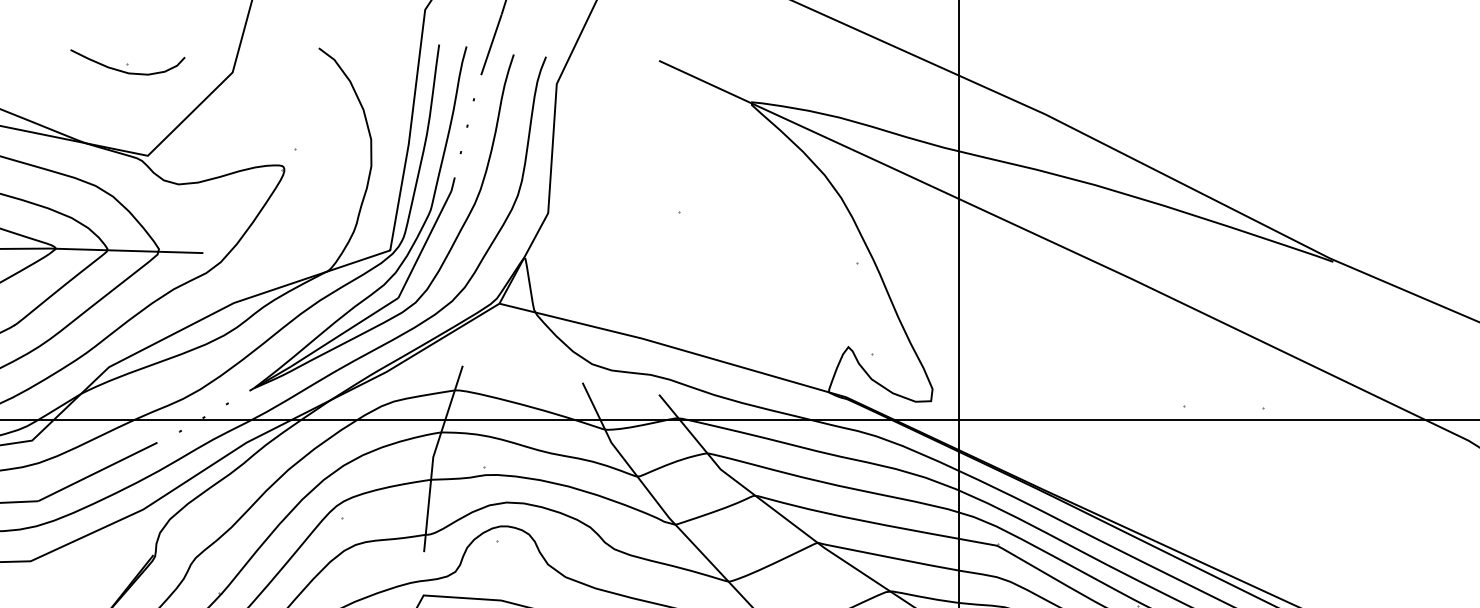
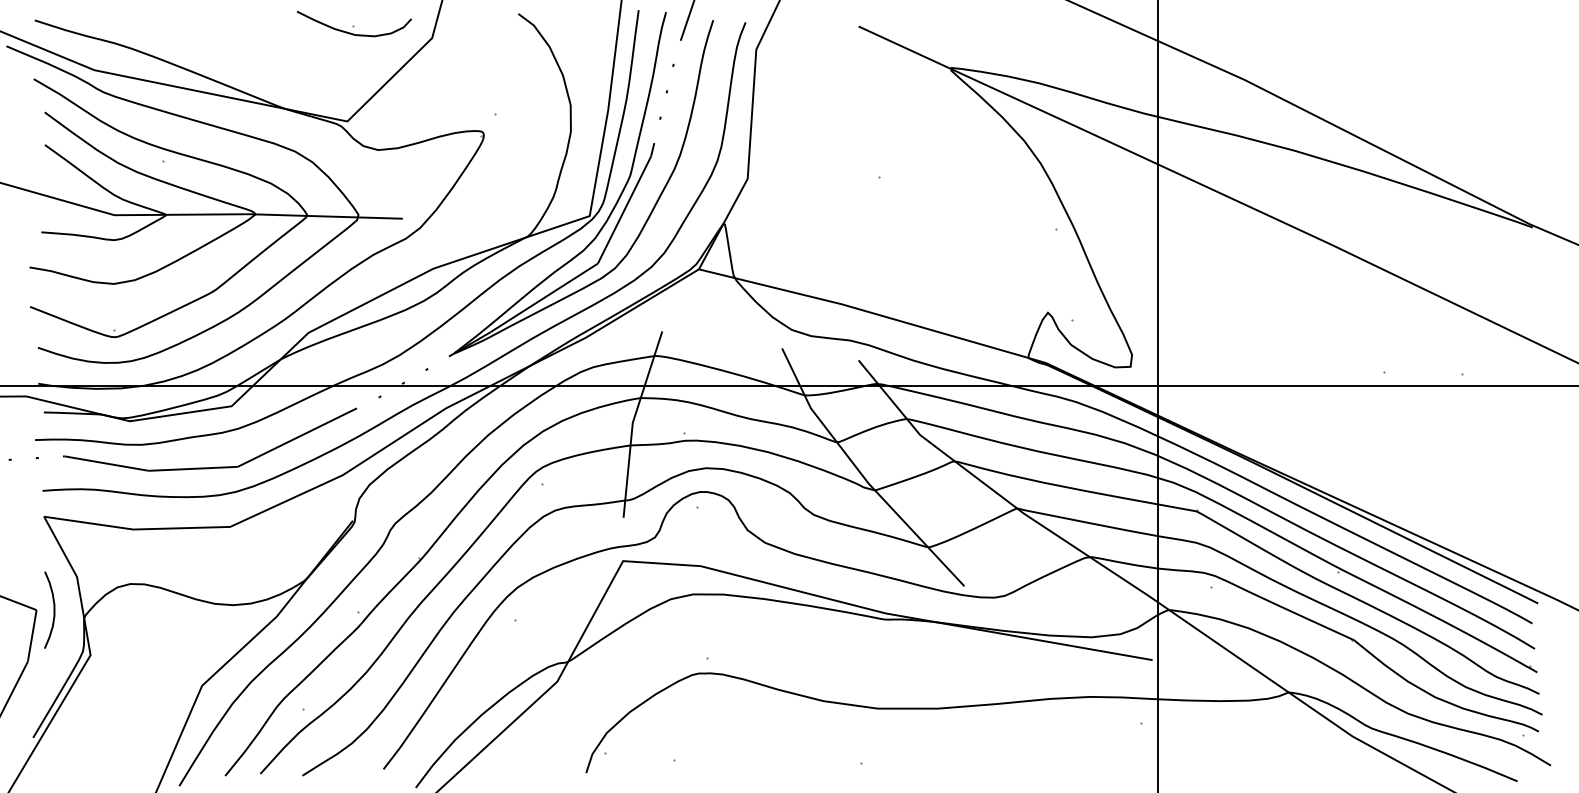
part: (127, 62) -> (353, 24), moved

